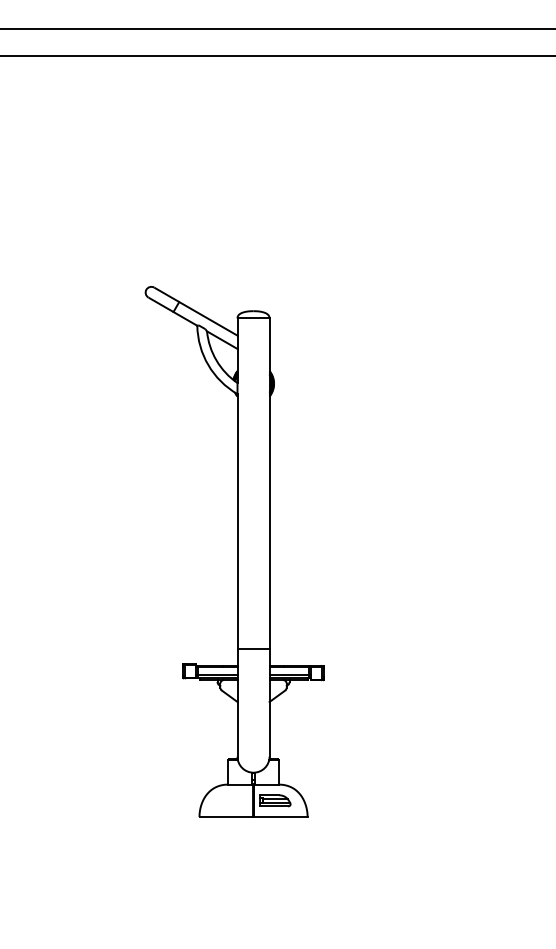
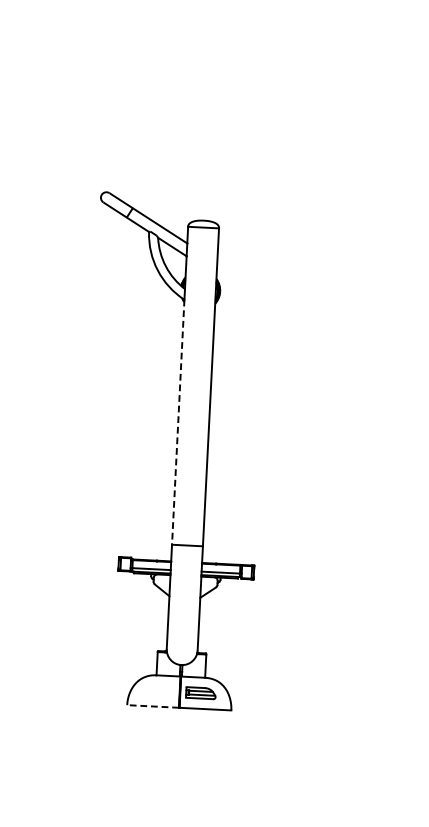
line: (237, 521) -> (178, 422), solid -> dashed
line: (226, 817) -> (153, 706), solid -> dashed

